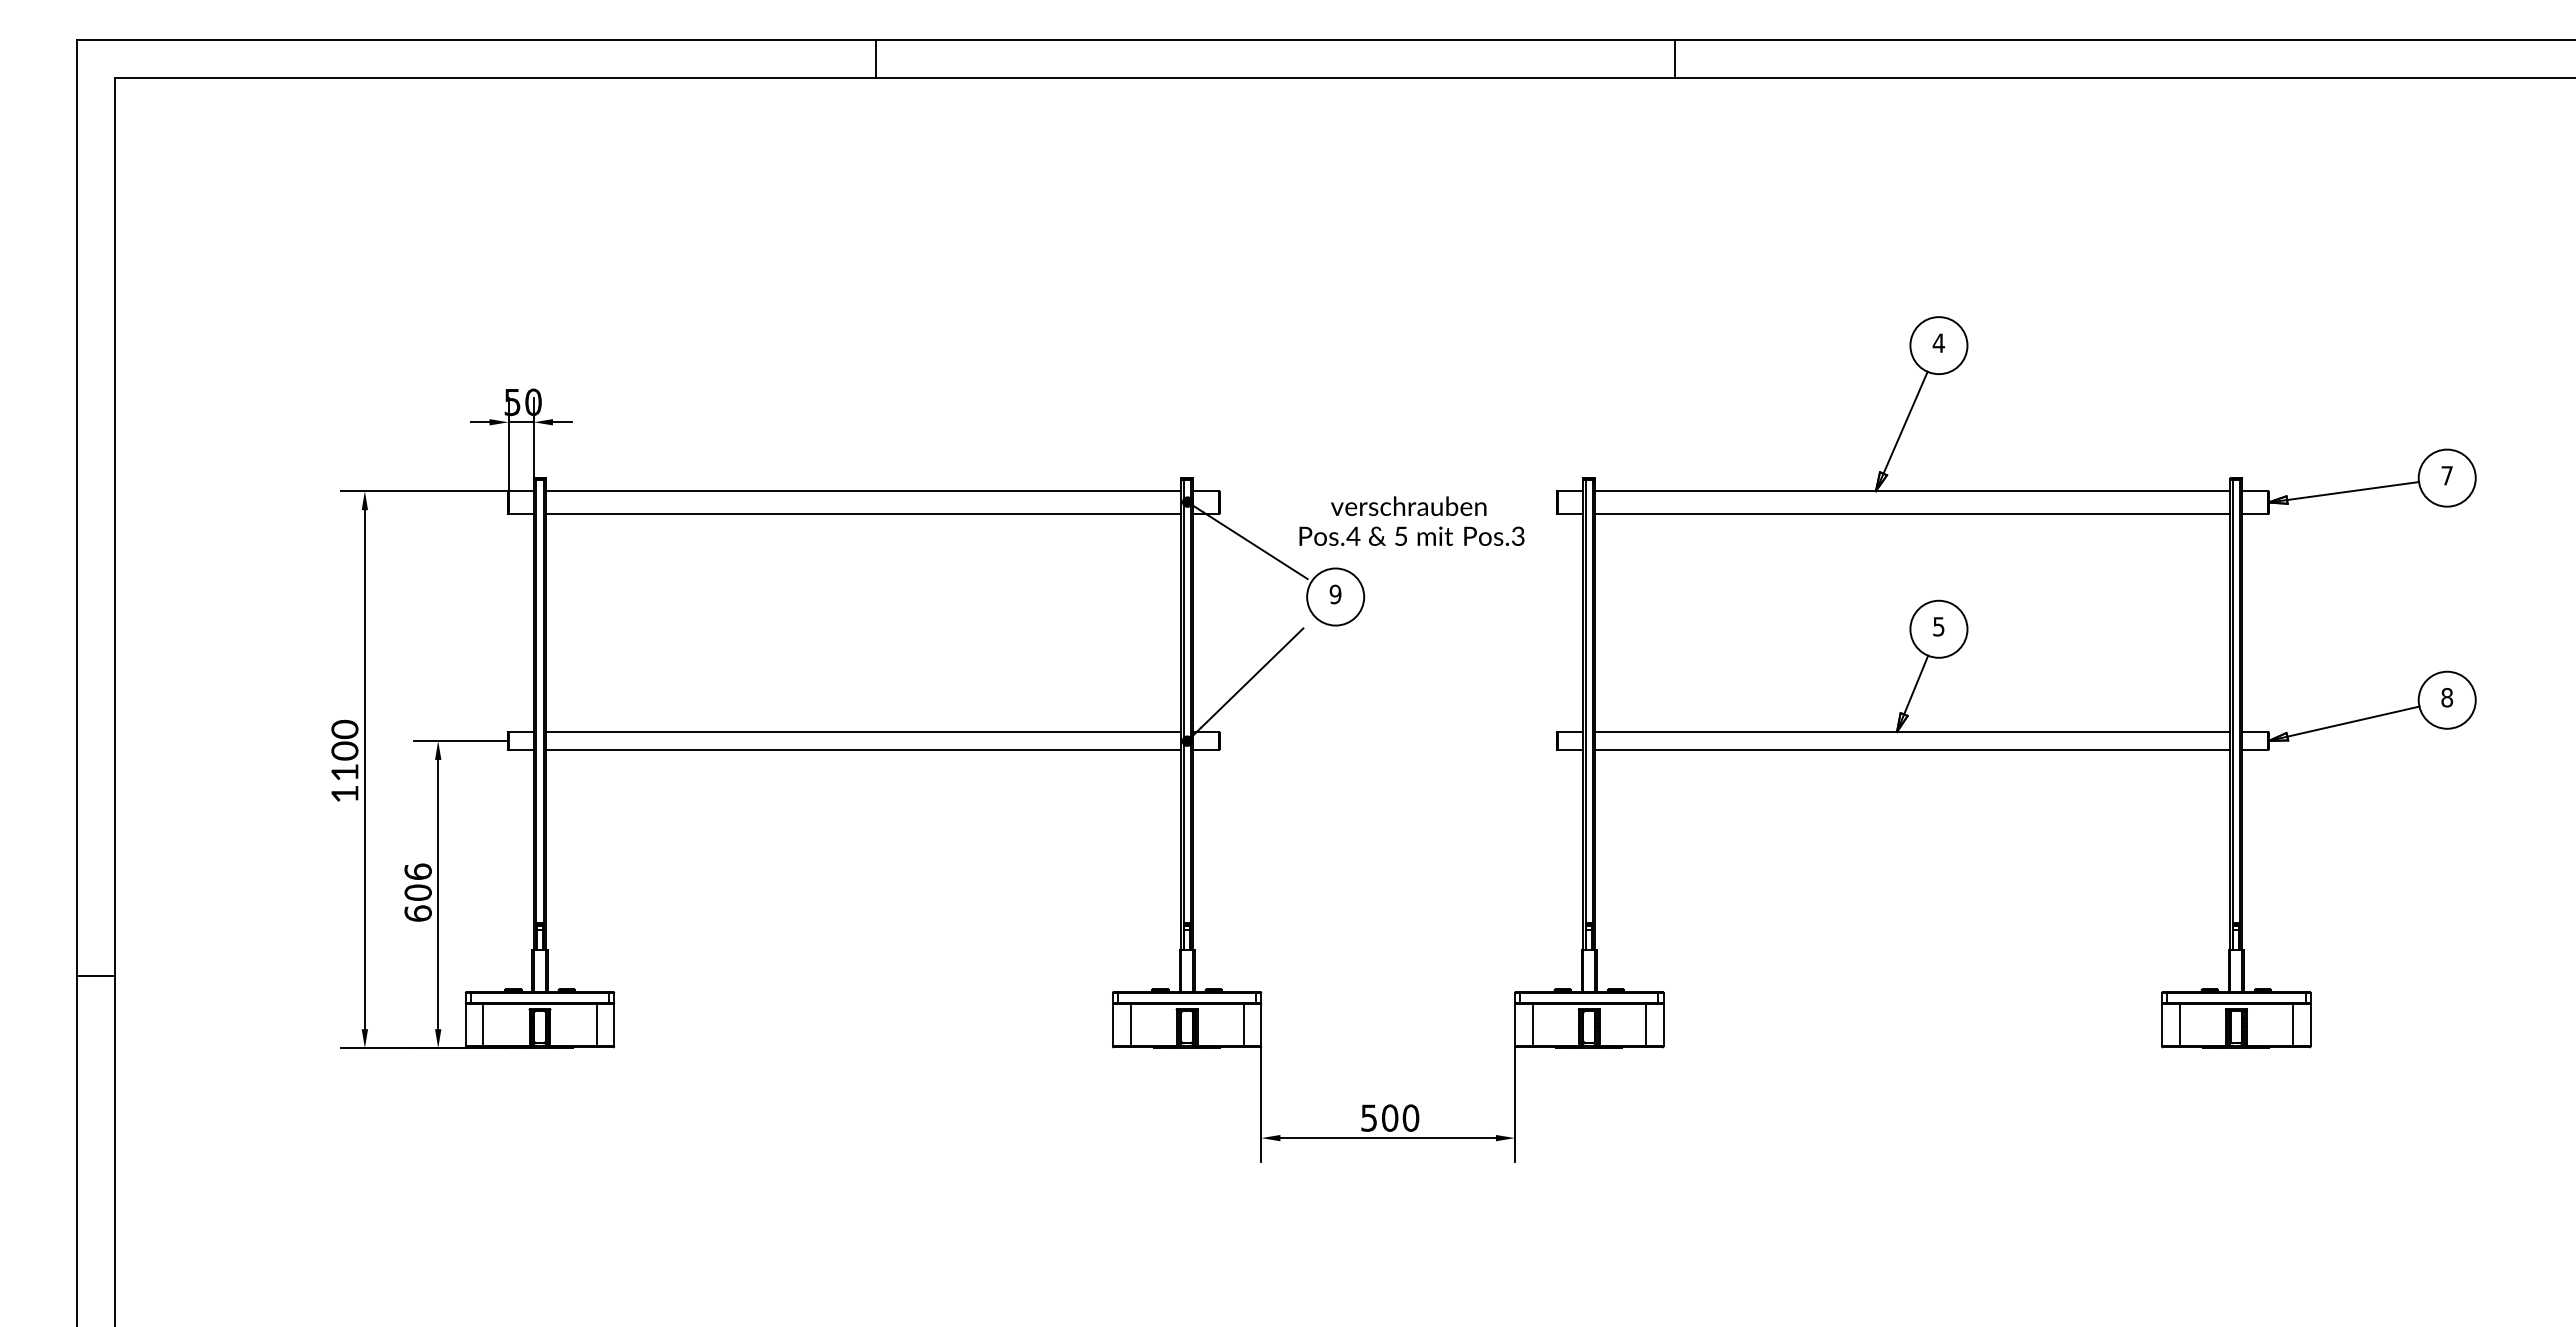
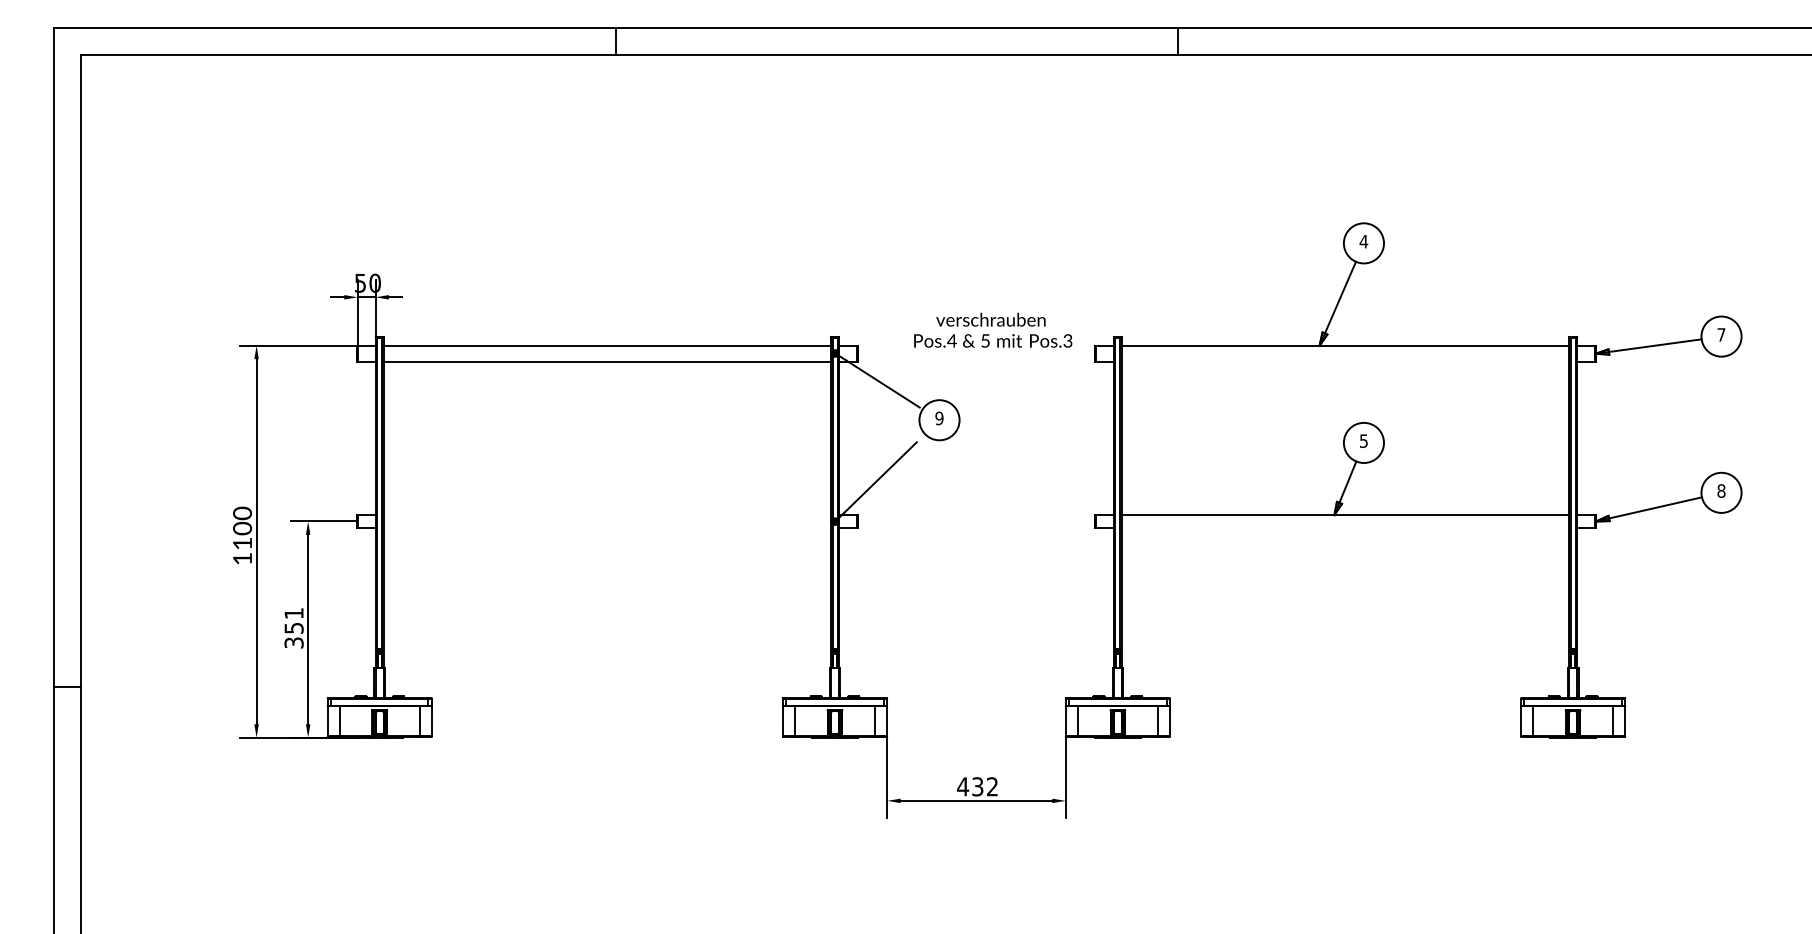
line: (1912, 514) -> (1345, 362), removed
text: (1411, 520) -> (992, 329), moved
line: (863, 732) -> (607, 515), removed
line: (863, 749) -> (607, 527), removed
line: (1912, 749) -> (1345, 527), removed
text: (417, 892) -> (293, 628), 606 -> 351
text: (1389, 1117) -> (977, 786), 500 -> 432

